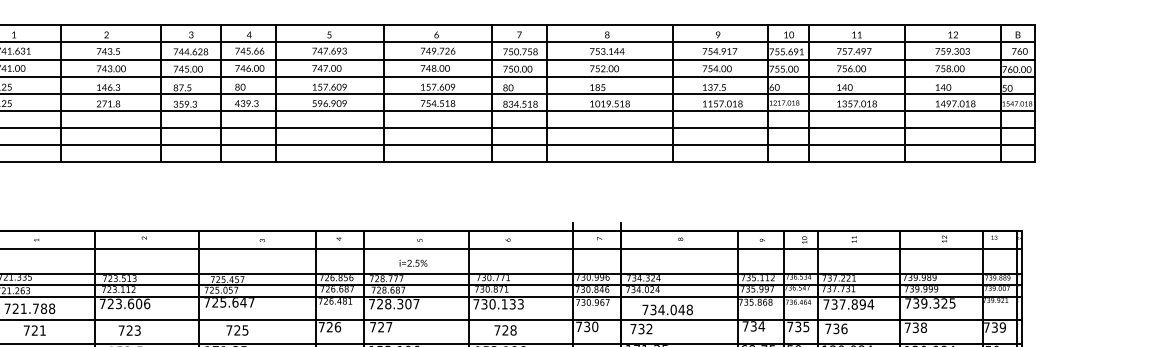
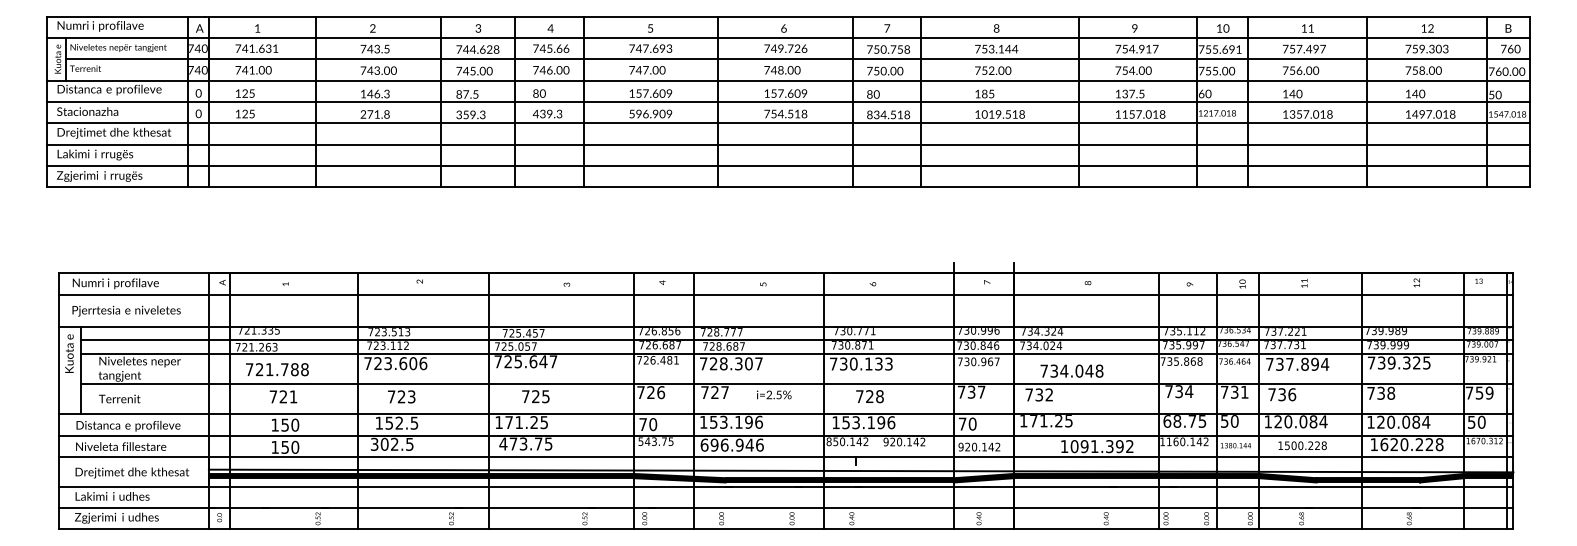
text: (413, 262) -> (774, 394), moved
text: (595, 326) -> (981, 391), 730 -> 737
text: (806, 326) -> (1244, 391), 735 -> 731
text: (994, 327) -> (1479, 392), 739 -> 759

